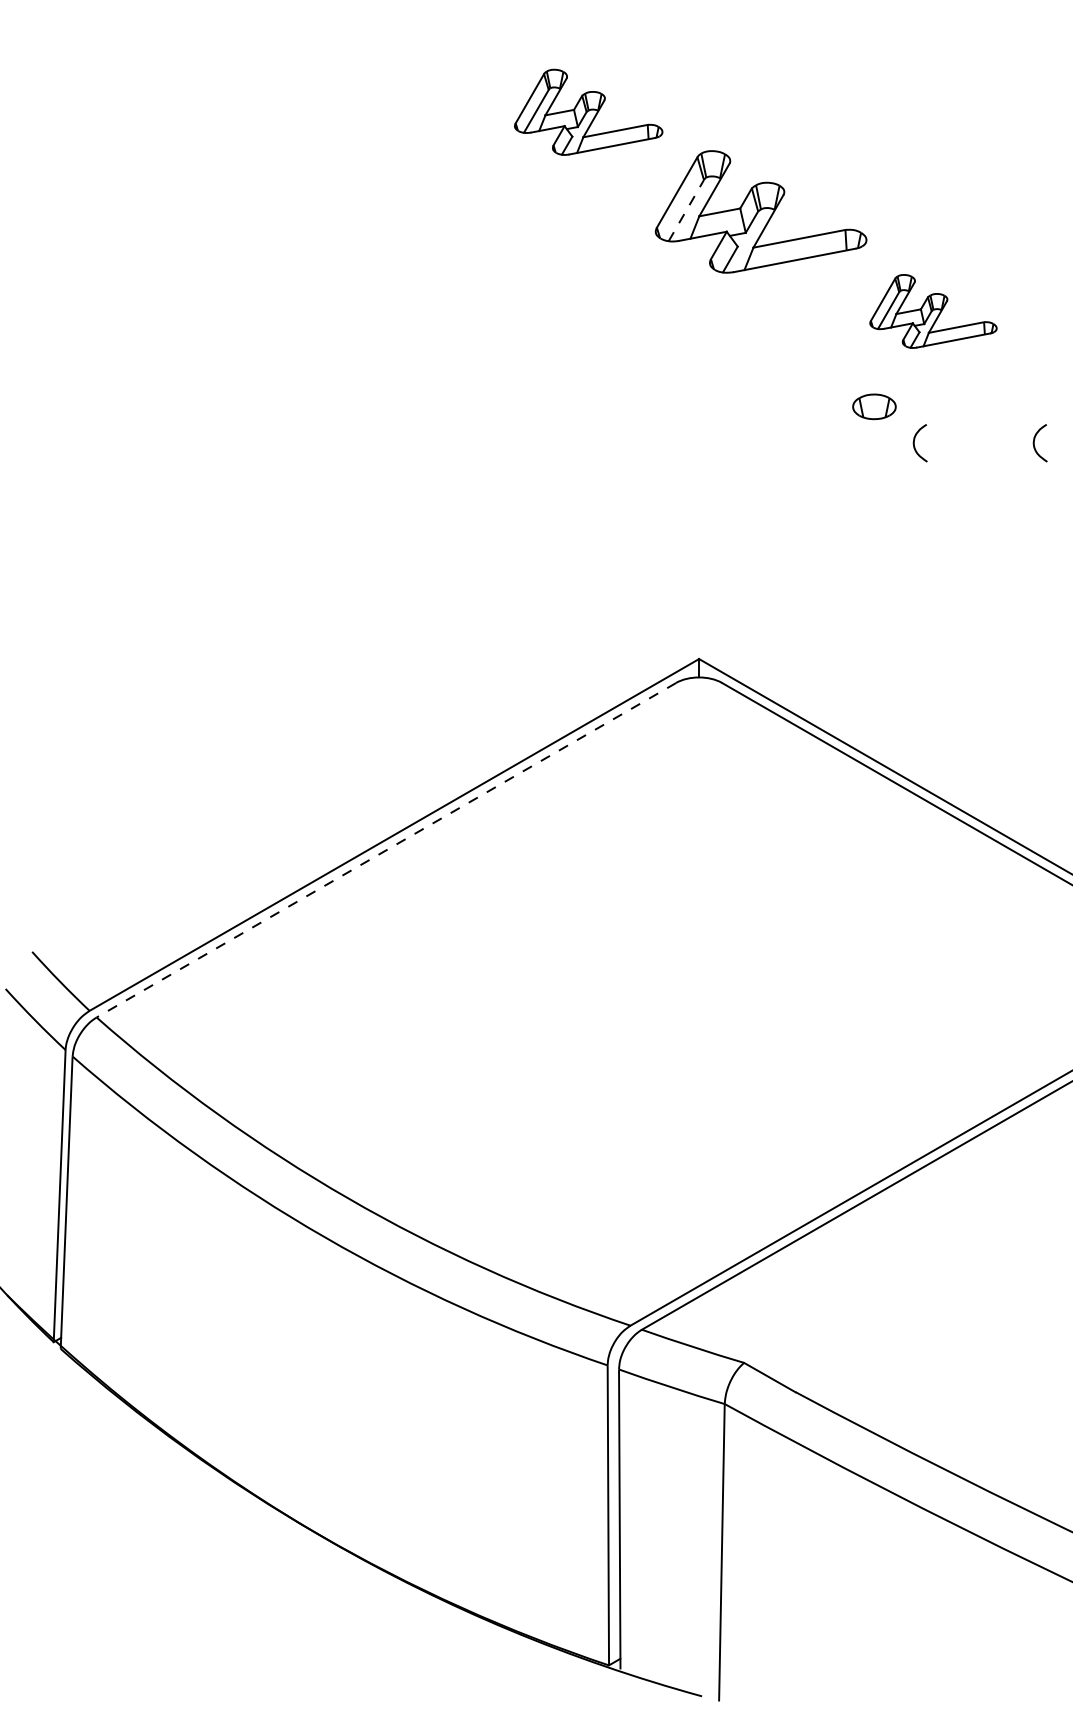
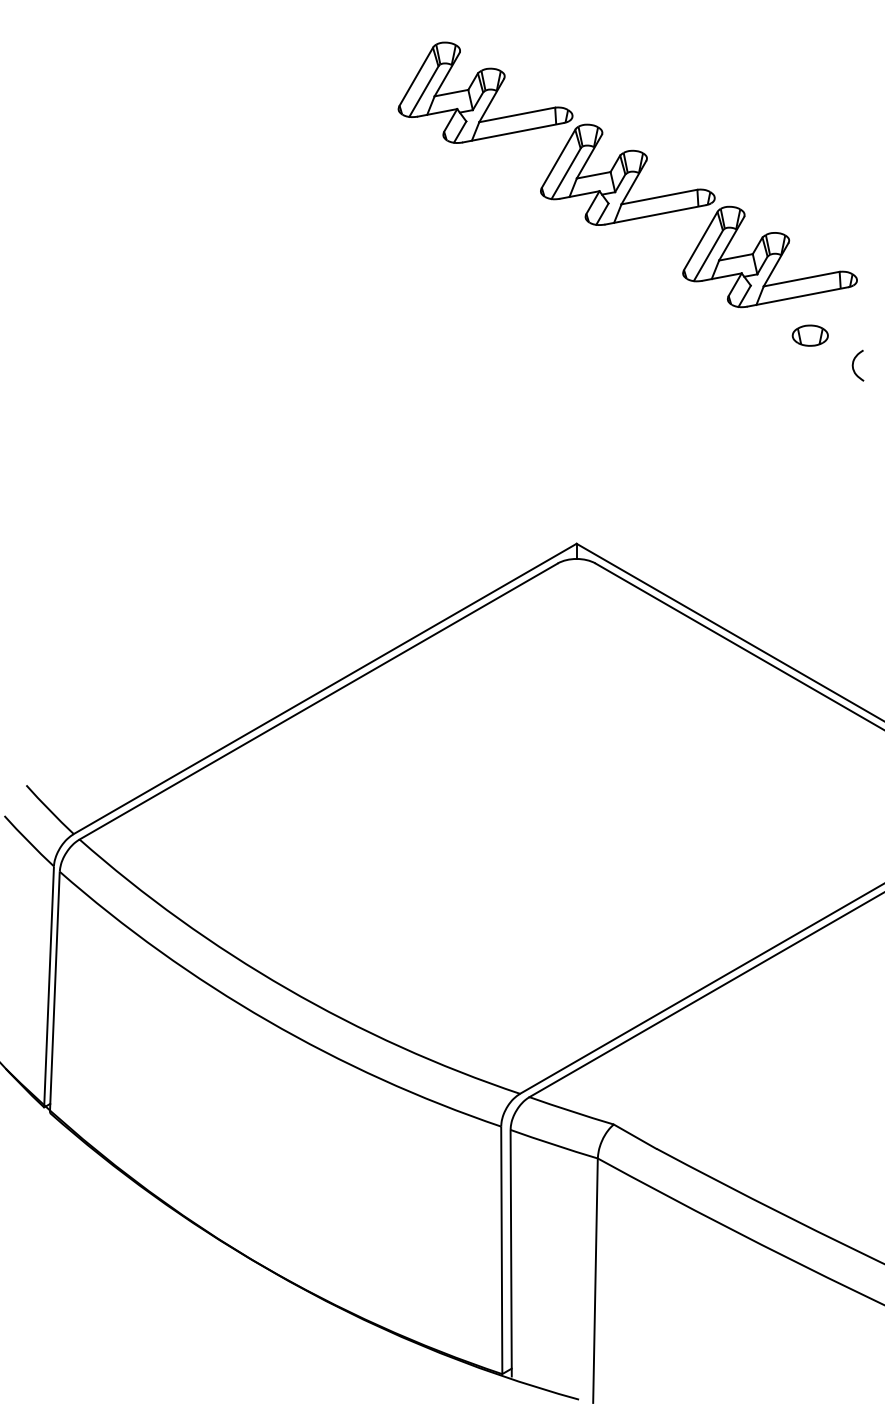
part: (588, 112) -> (485, 92), size x1.43
line: (686, 210) -> (566, 173), dashed -> solid
part: (932, 310) -> (769, 256), size x1.67
part: (873, 406) -> (809, 335), moved
curve: (914, 442) -> (754, 365), removed
line: (386, 850) -> (318, 701), dashed -> solid

